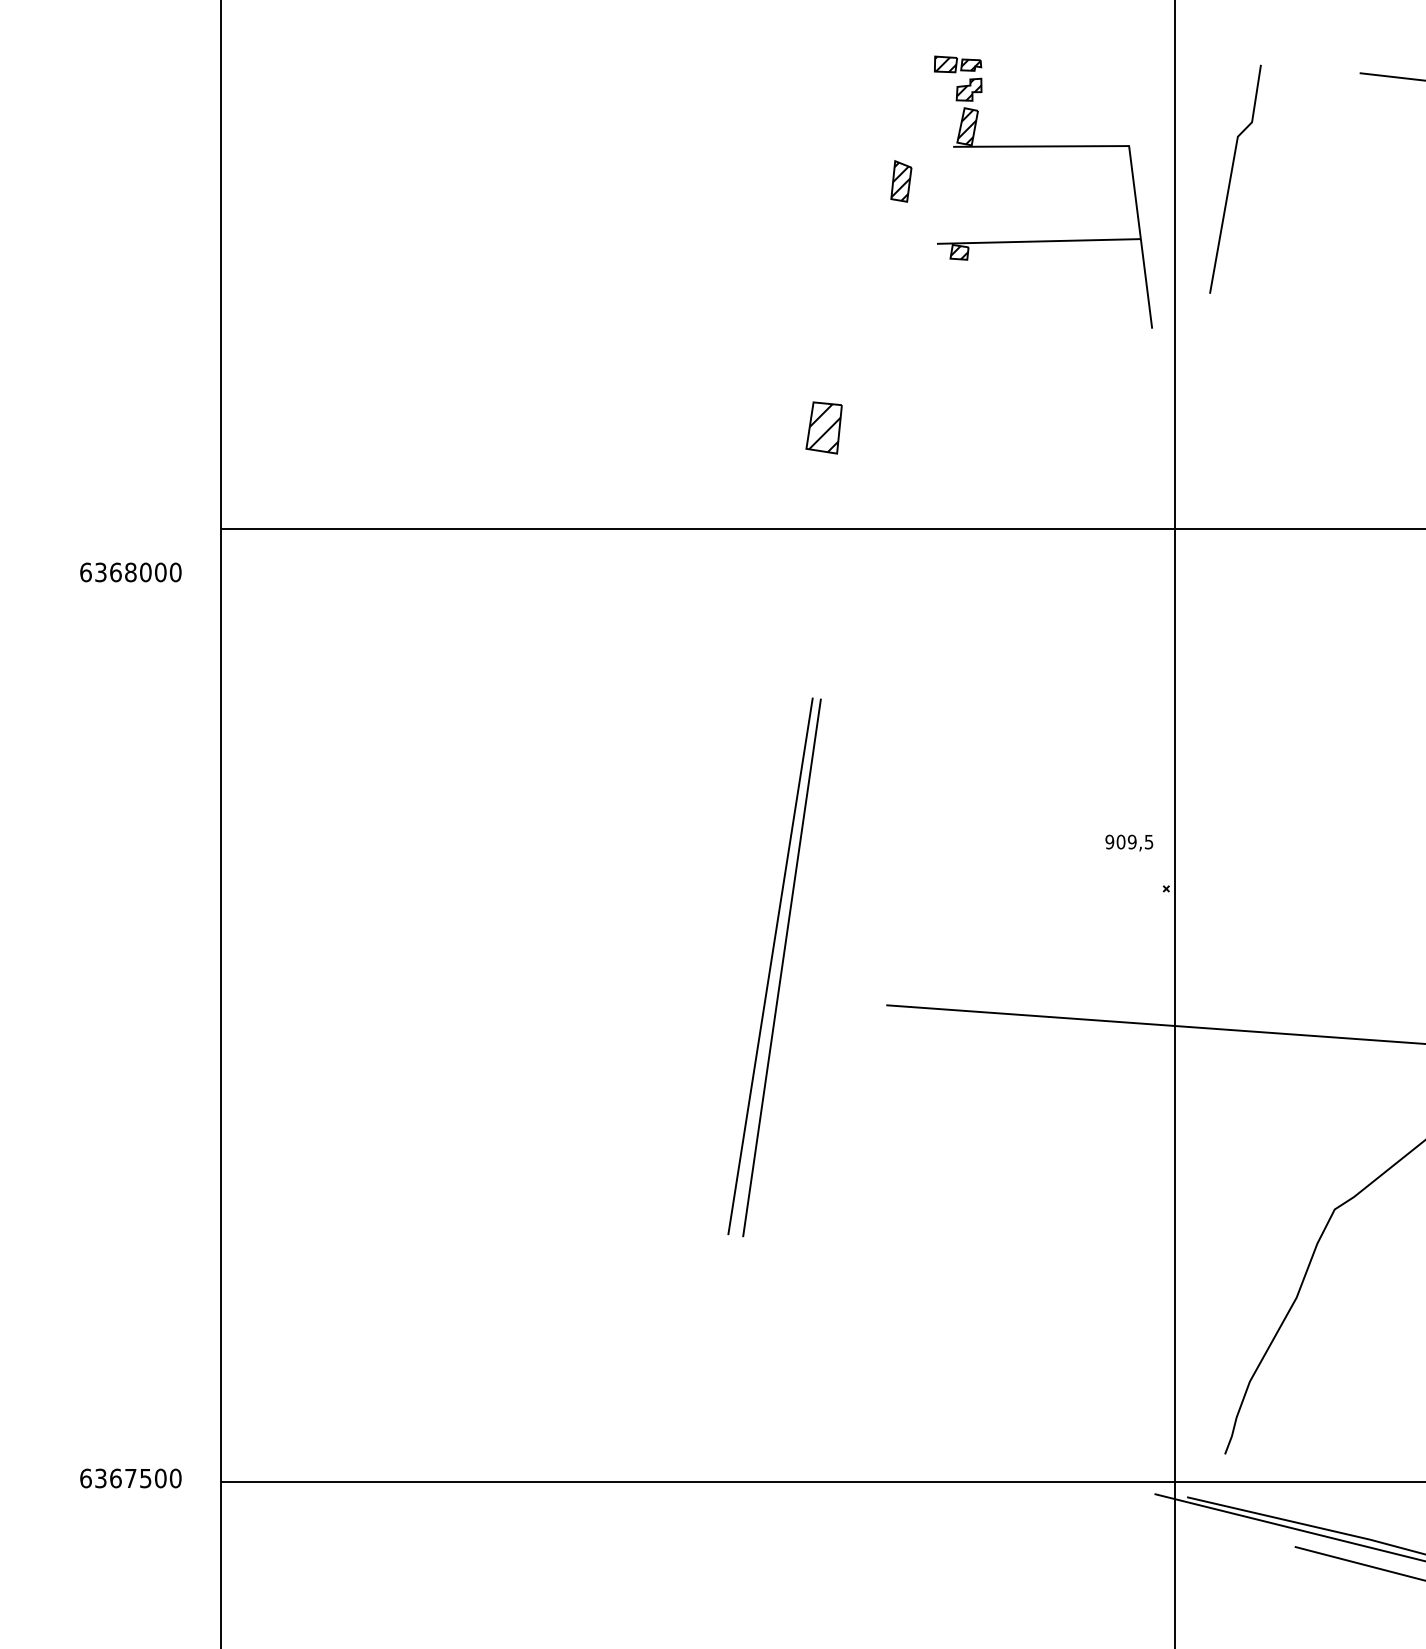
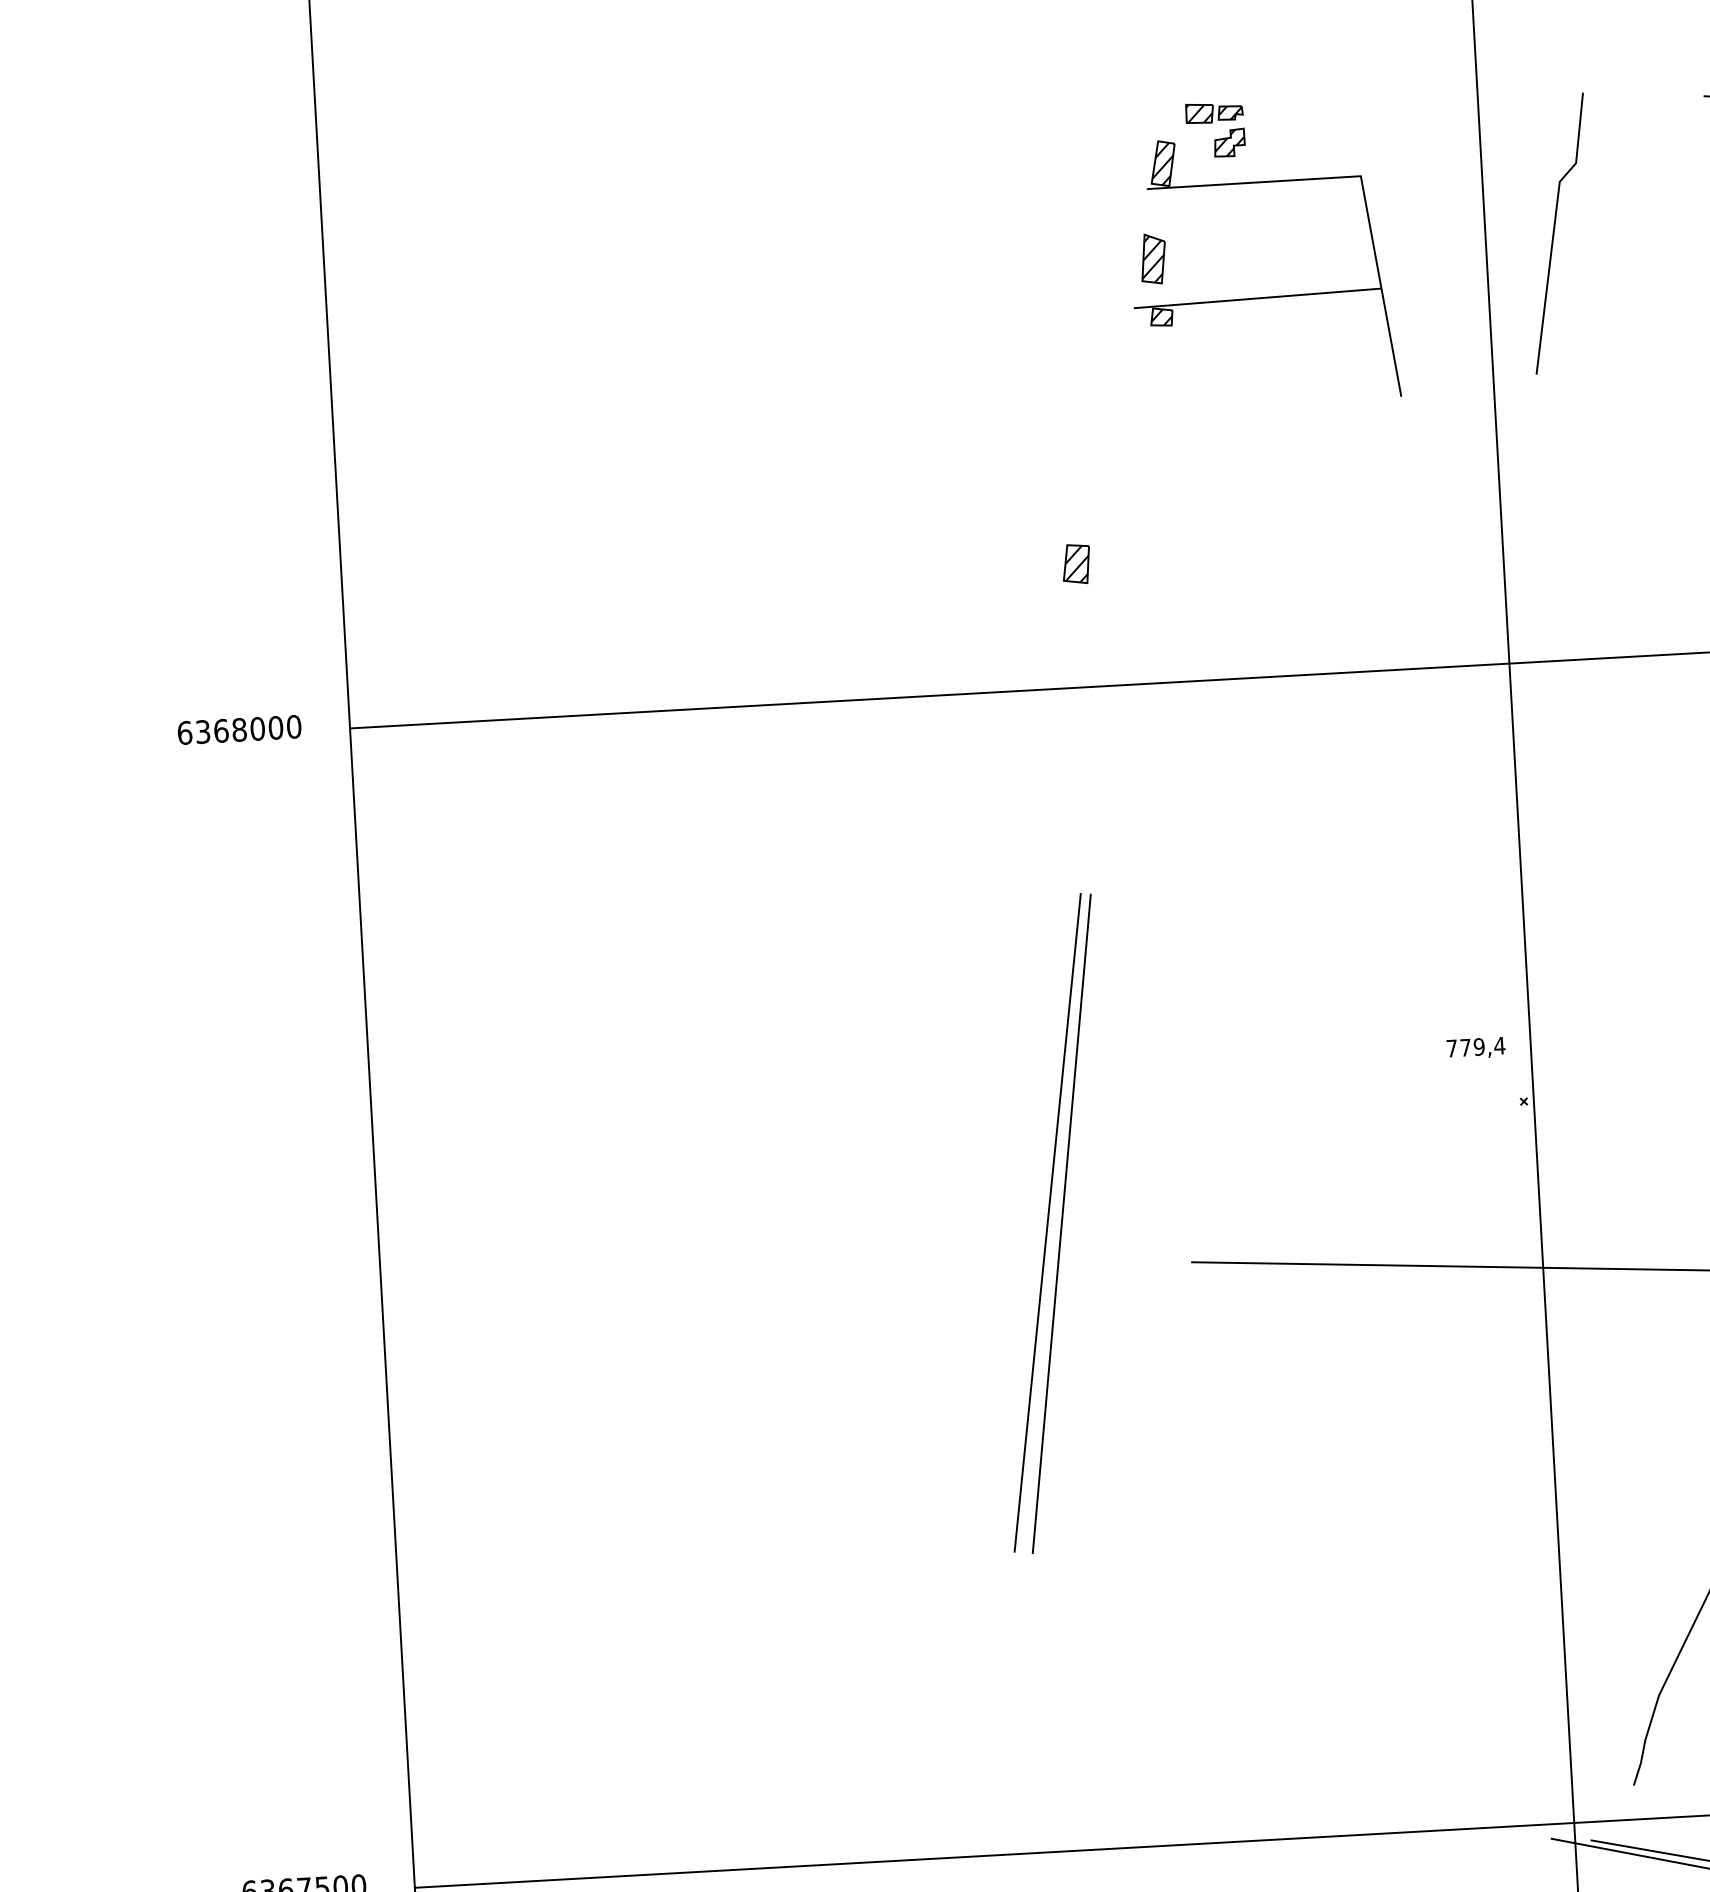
part: (1044, 240) -> (1264, 296), moved
part: (824, 427) -> (1076, 563), size x0.62
text: (130, 572) -> (239, 730), moved
text: (1129, 841) -> (1475, 1046), 909,5 -> 779,4

